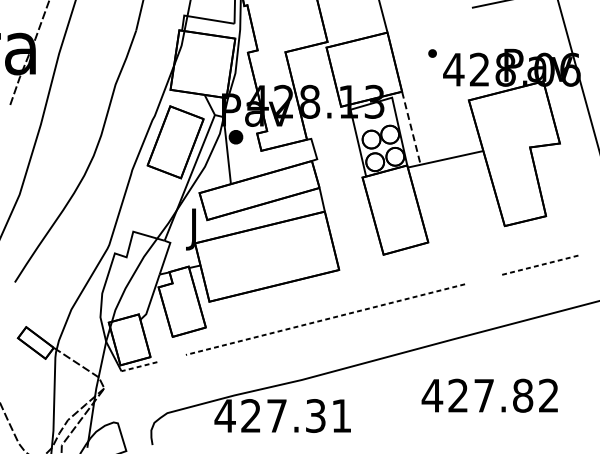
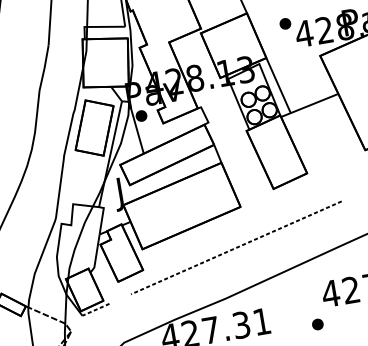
part: (432, 53) -> (285, 23), size x1.67
line: (411, 128) -> (278, 85), dashed -> solid
part: (409, 430) -> (317, 324), added

